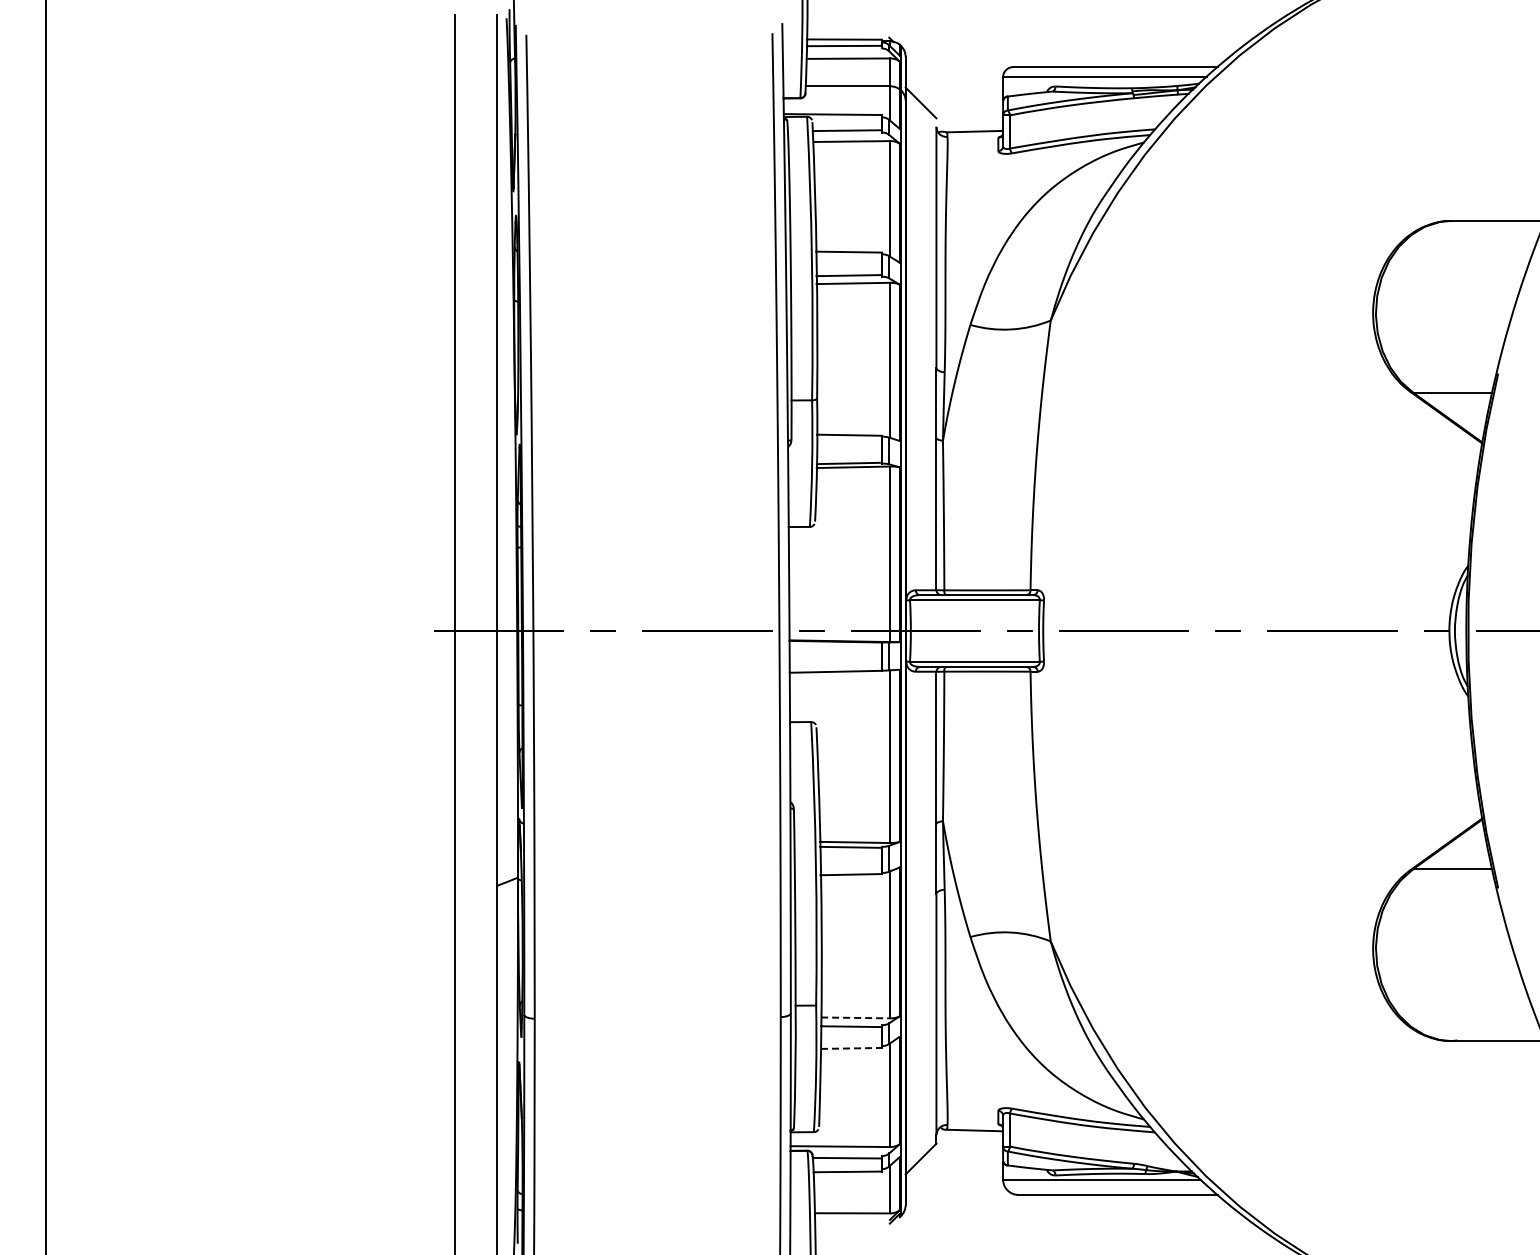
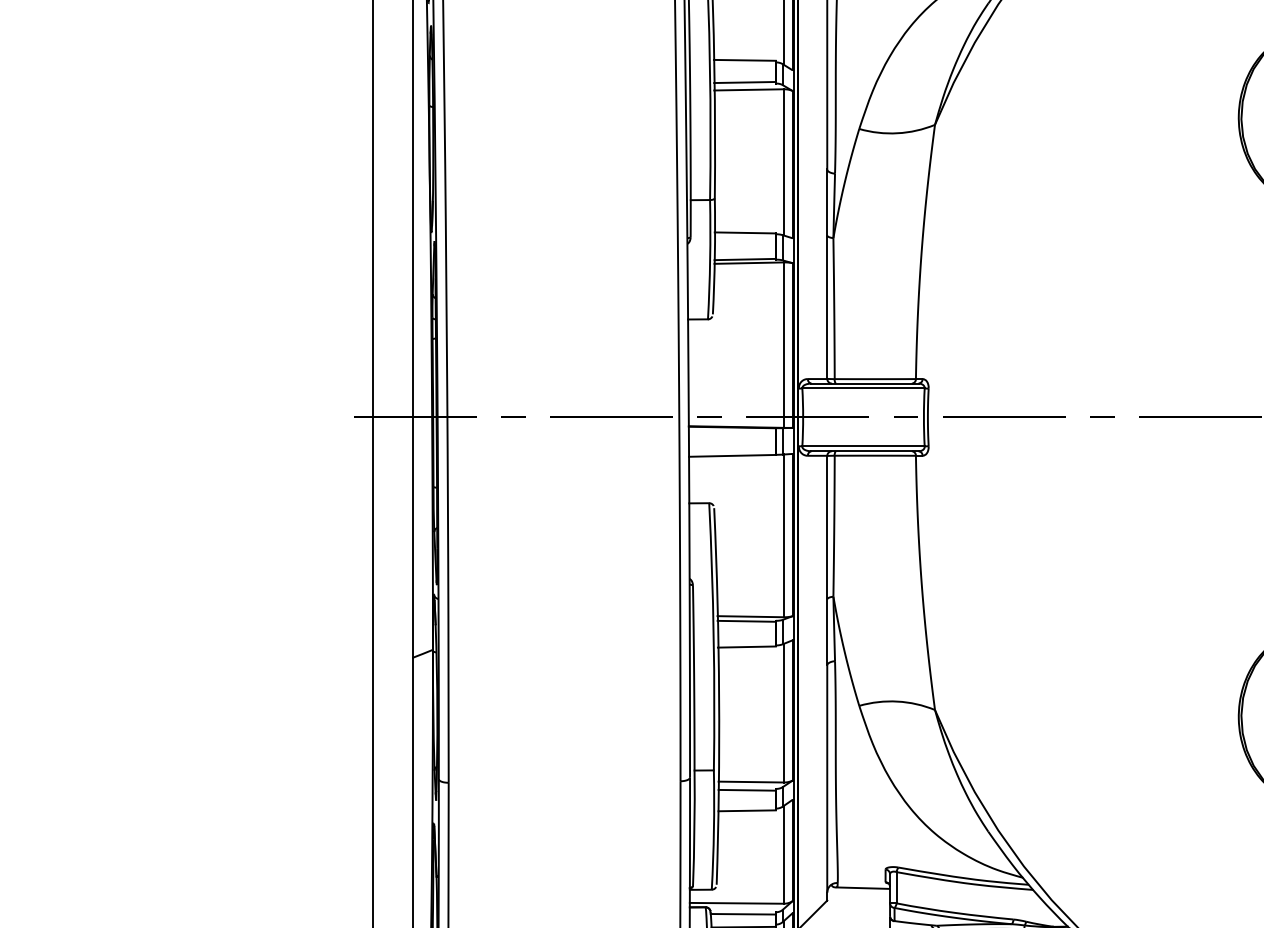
line: (855, 1017) -> (750, 781), dashed -> solid
line: (851, 1048) -> (747, 810), dashed -> solid

